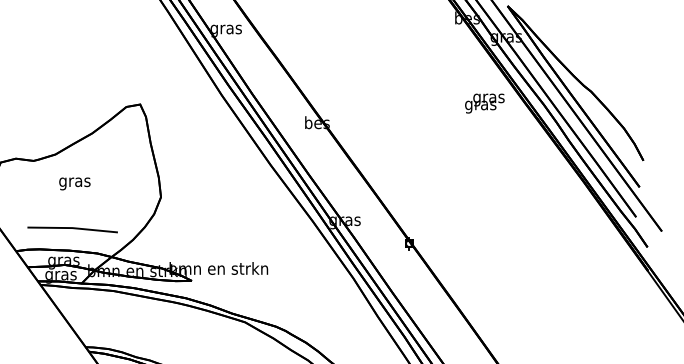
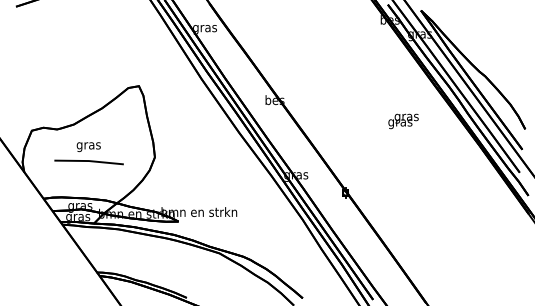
text: (484, 103) -> (403, 121), moved
line: (71, 228) -> (88, 161), moved

